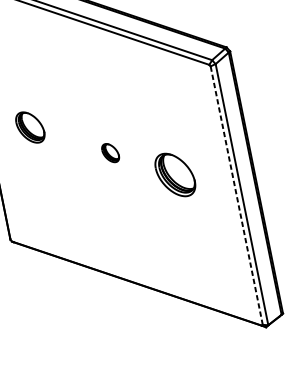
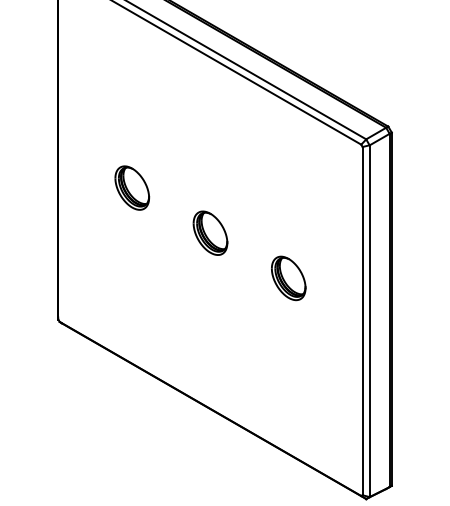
part: (30, 127) -> (132, 187), moved
part: (110, 152) -> (210, 232), size x1.67
part: (175, 175) -> (288, 278), size x0.71
line: (236, 195) -> (362, 320), dashed -> solid

